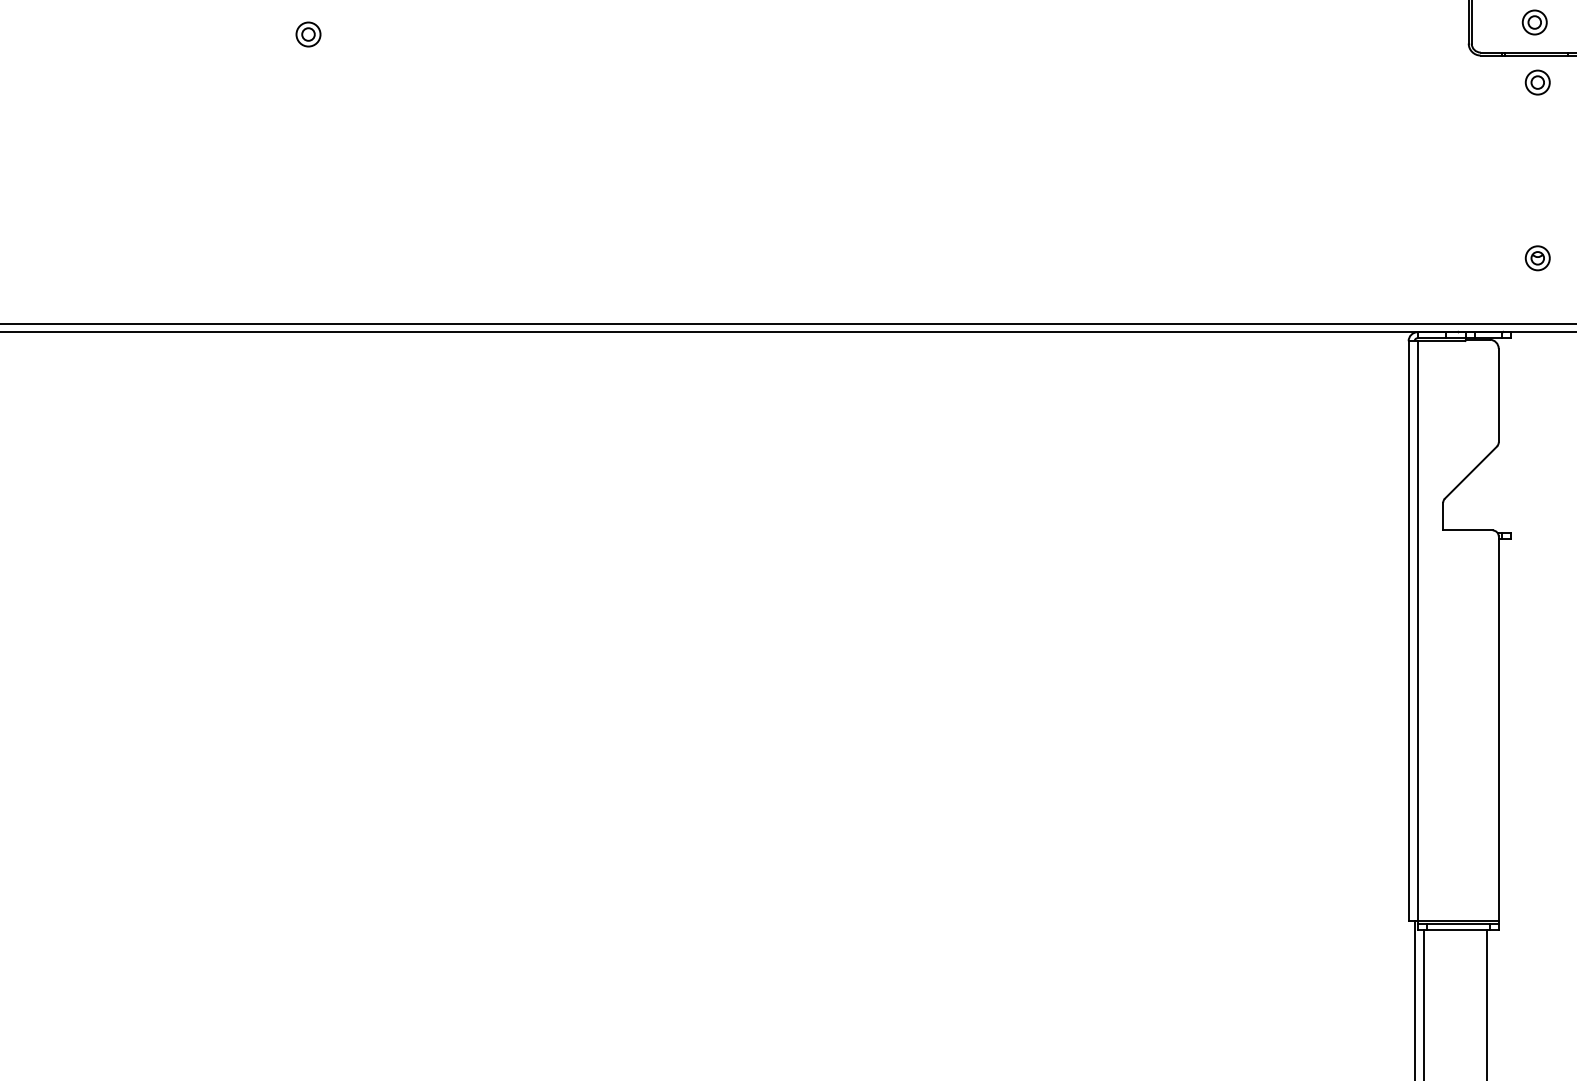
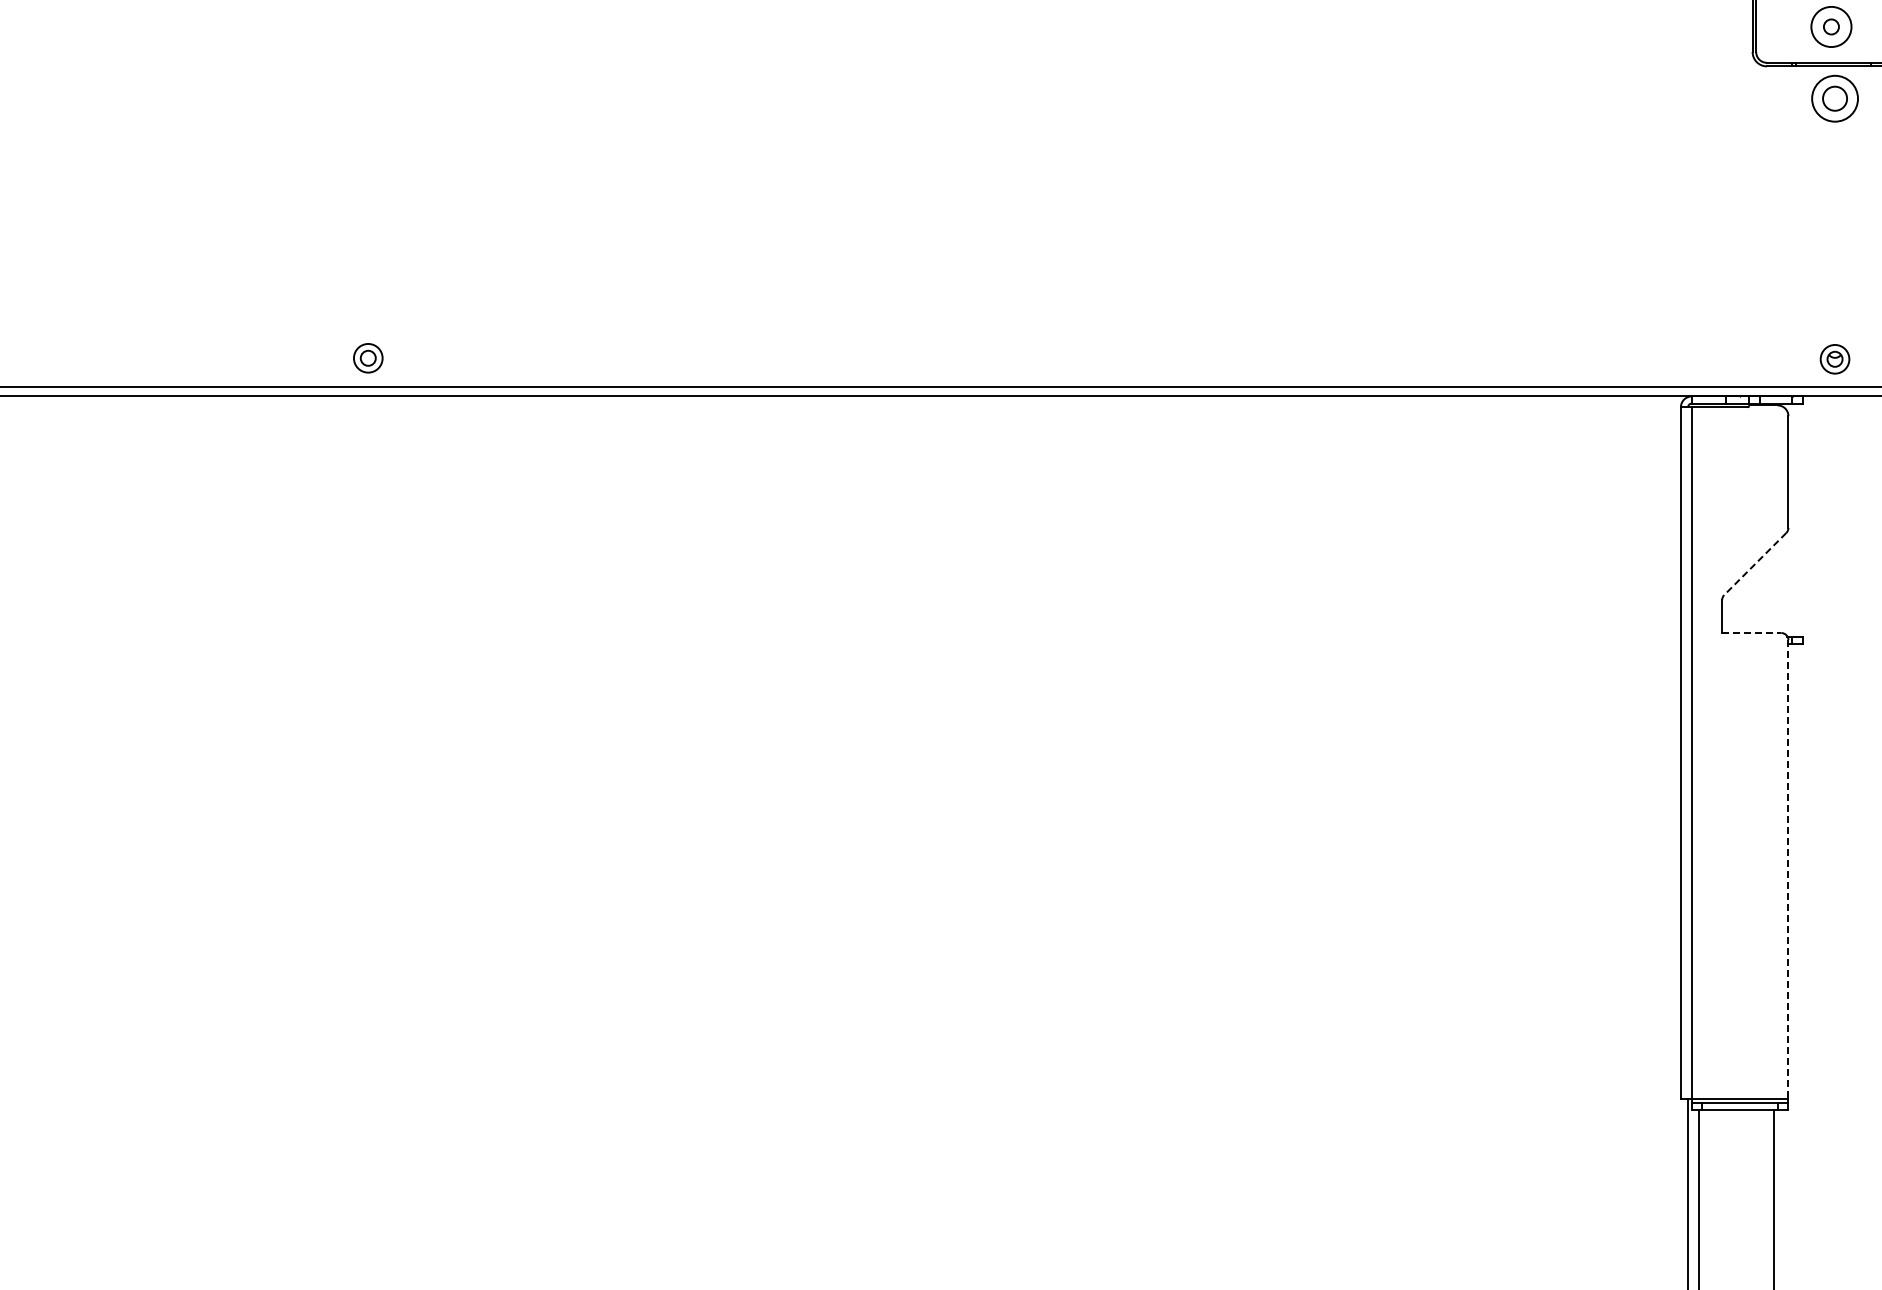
circle: (1534, 22) -> (1831, 26), size x1.4
part: (308, 34) -> (368, 358), moved
part: (1537, 82) -> (1834, 98), size x1.6
part: (1537, 258) -> (1834, 359), moved
line: (1471, 473) -> (1755, 564), solid -> dashed
line: (1467, 530) -> (1751, 633), solid -> dashed
line: (1498, 729) -> (1788, 870), solid -> dashed

